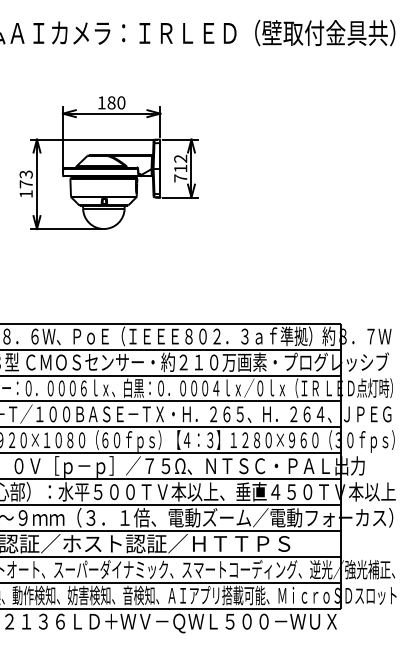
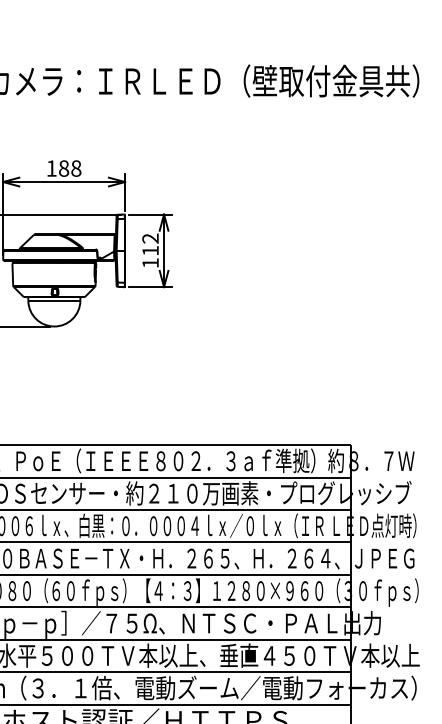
text: (121, 102) -> (76, 168), 180 -> 188
text: (180, 178) -> (150, 263), 712 -> 112

